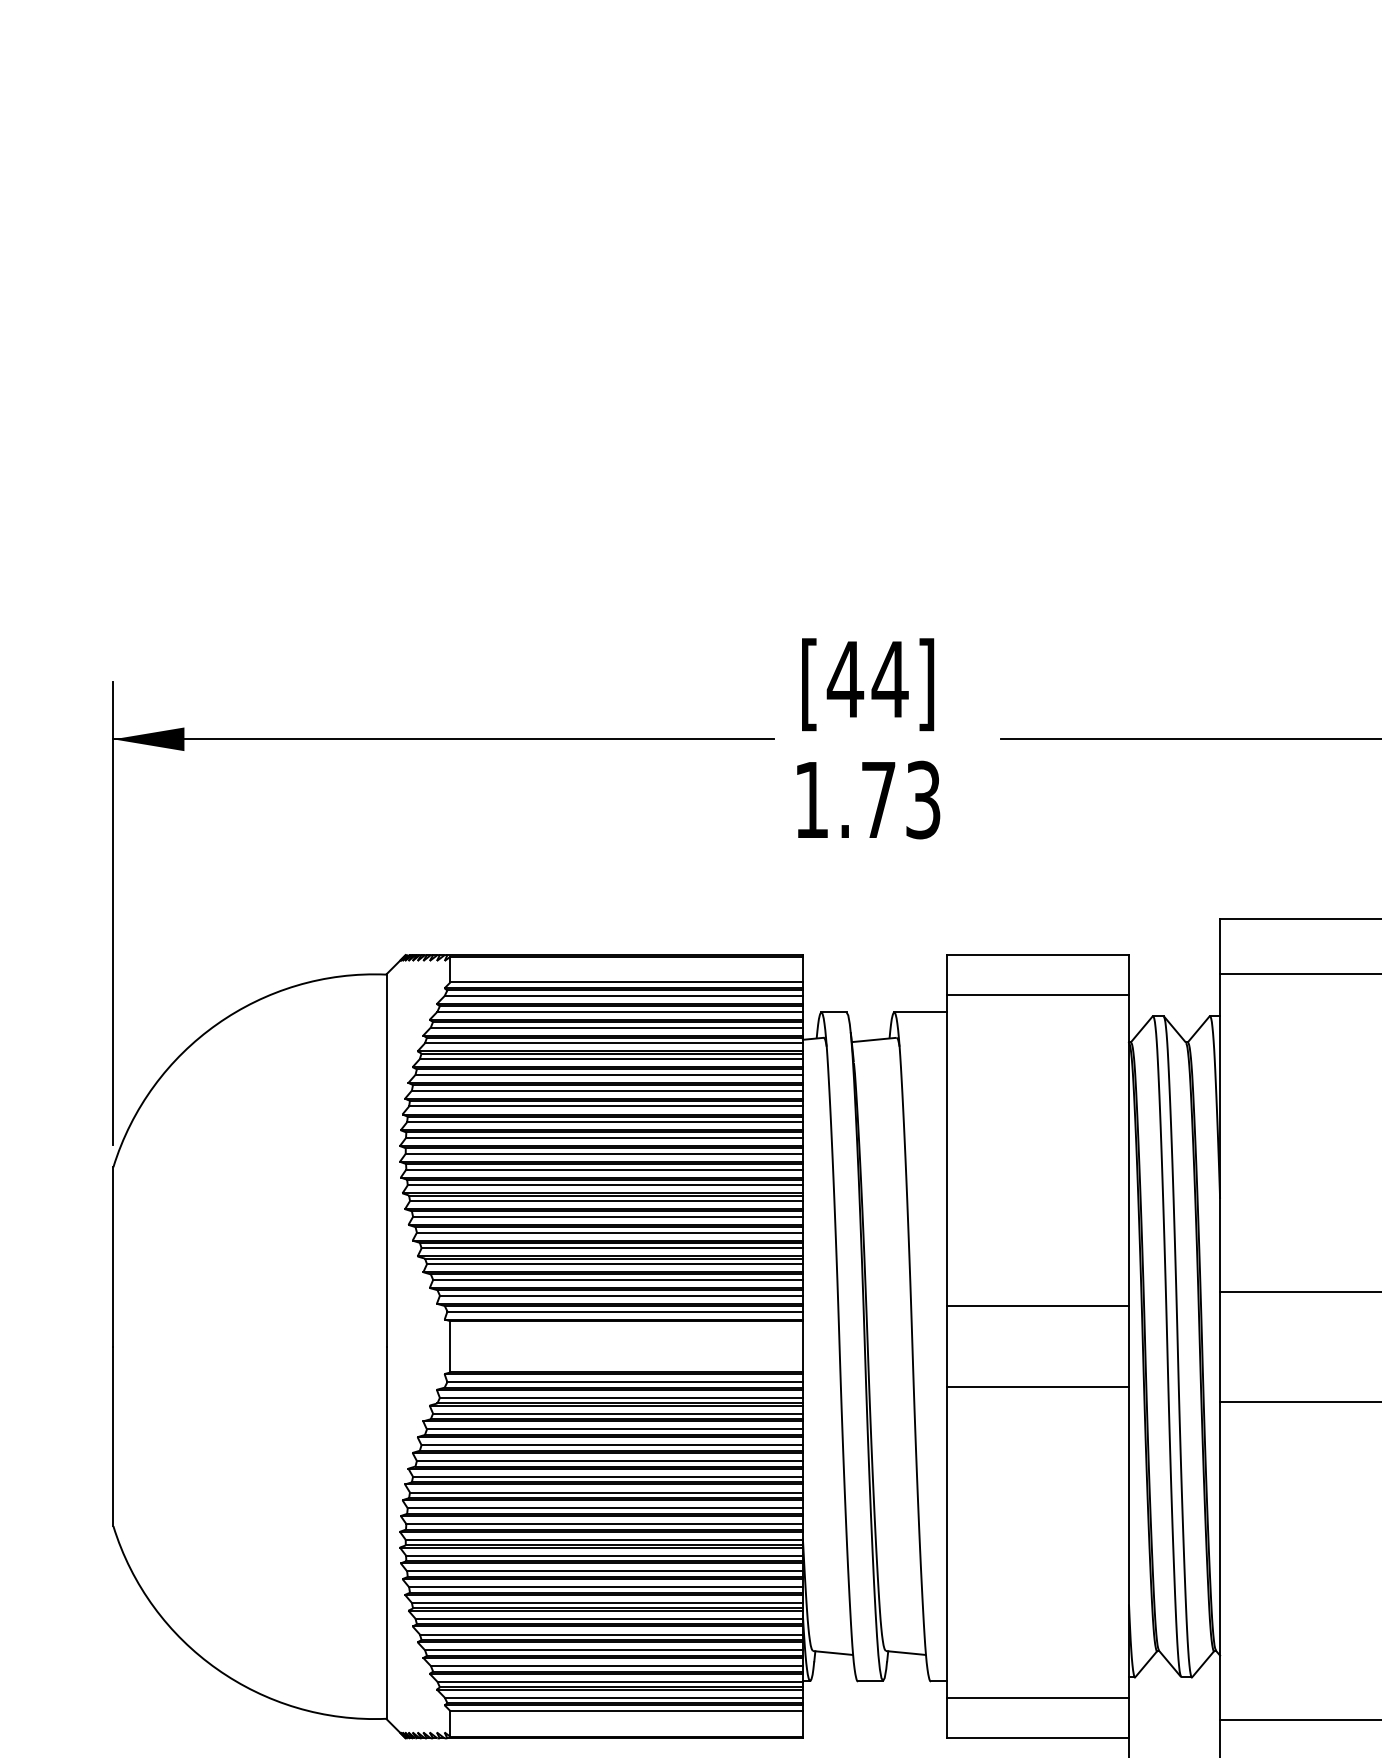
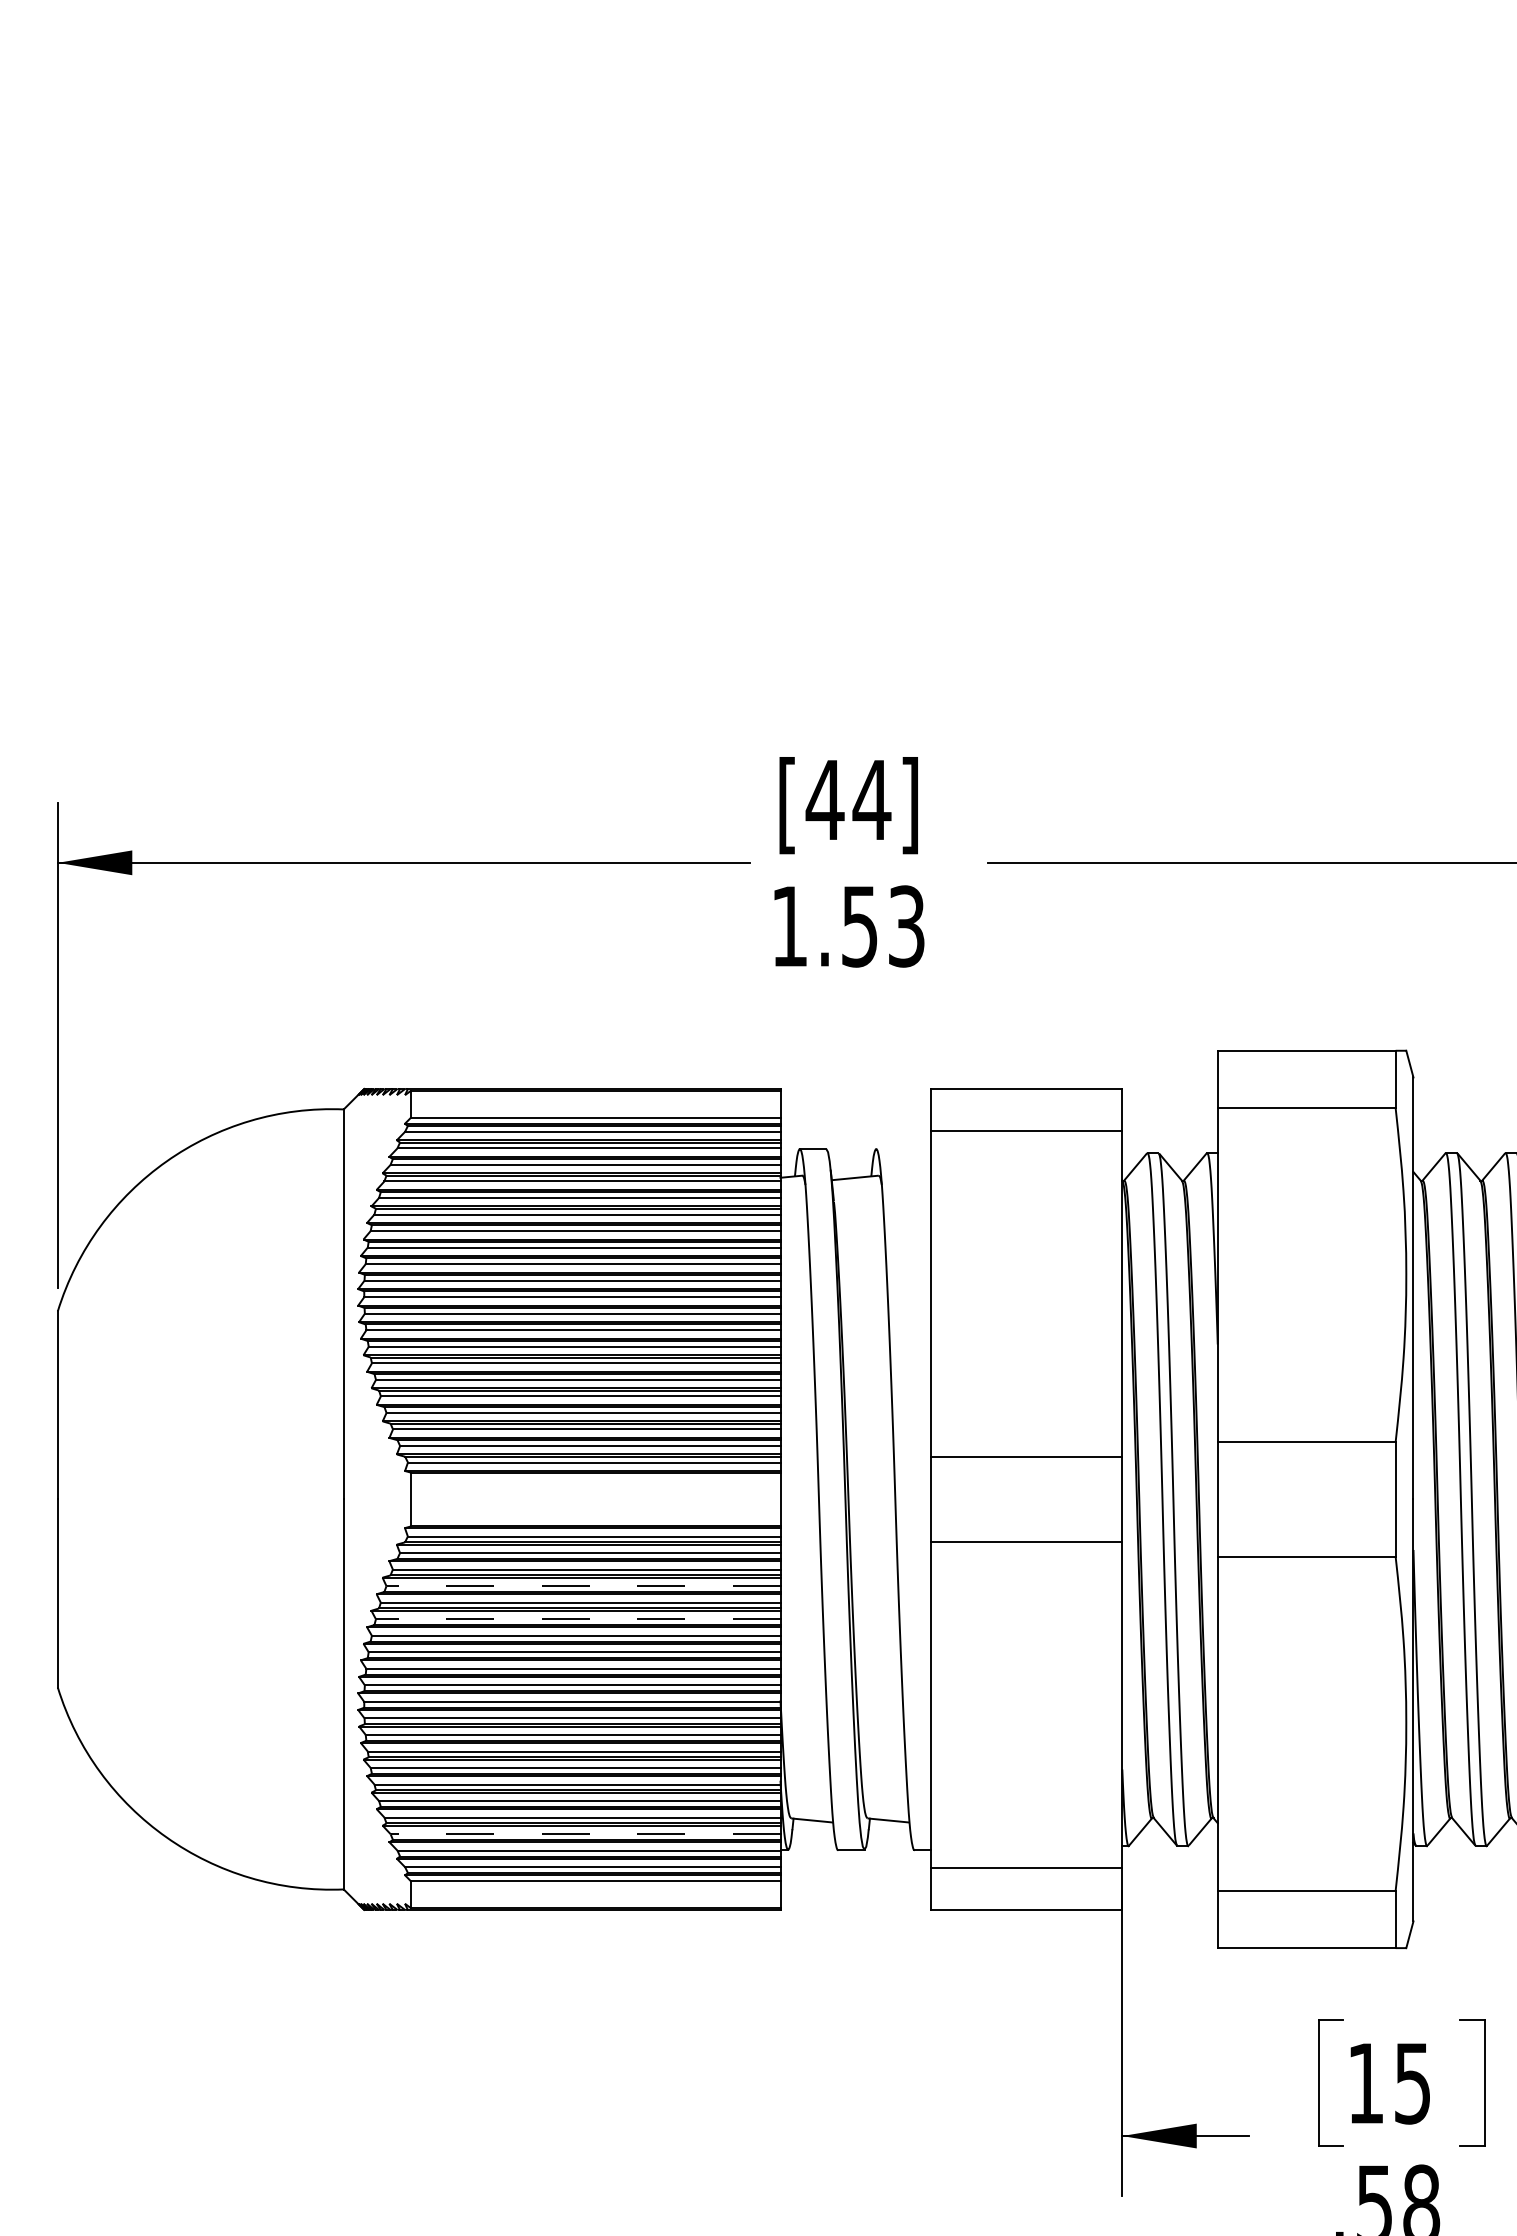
text: (878, 800) -> (859, 926), 1.73 -> 1.53
line: (920, 1012) -> (903, 1149), removed
line: (614, 1429) -> (583, 1586), solid -> dashed
line: (609, 1461) -> (577, 1619), solid -> dashed
line: (616, 1666) -> (585, 1834), solid -> dashed

